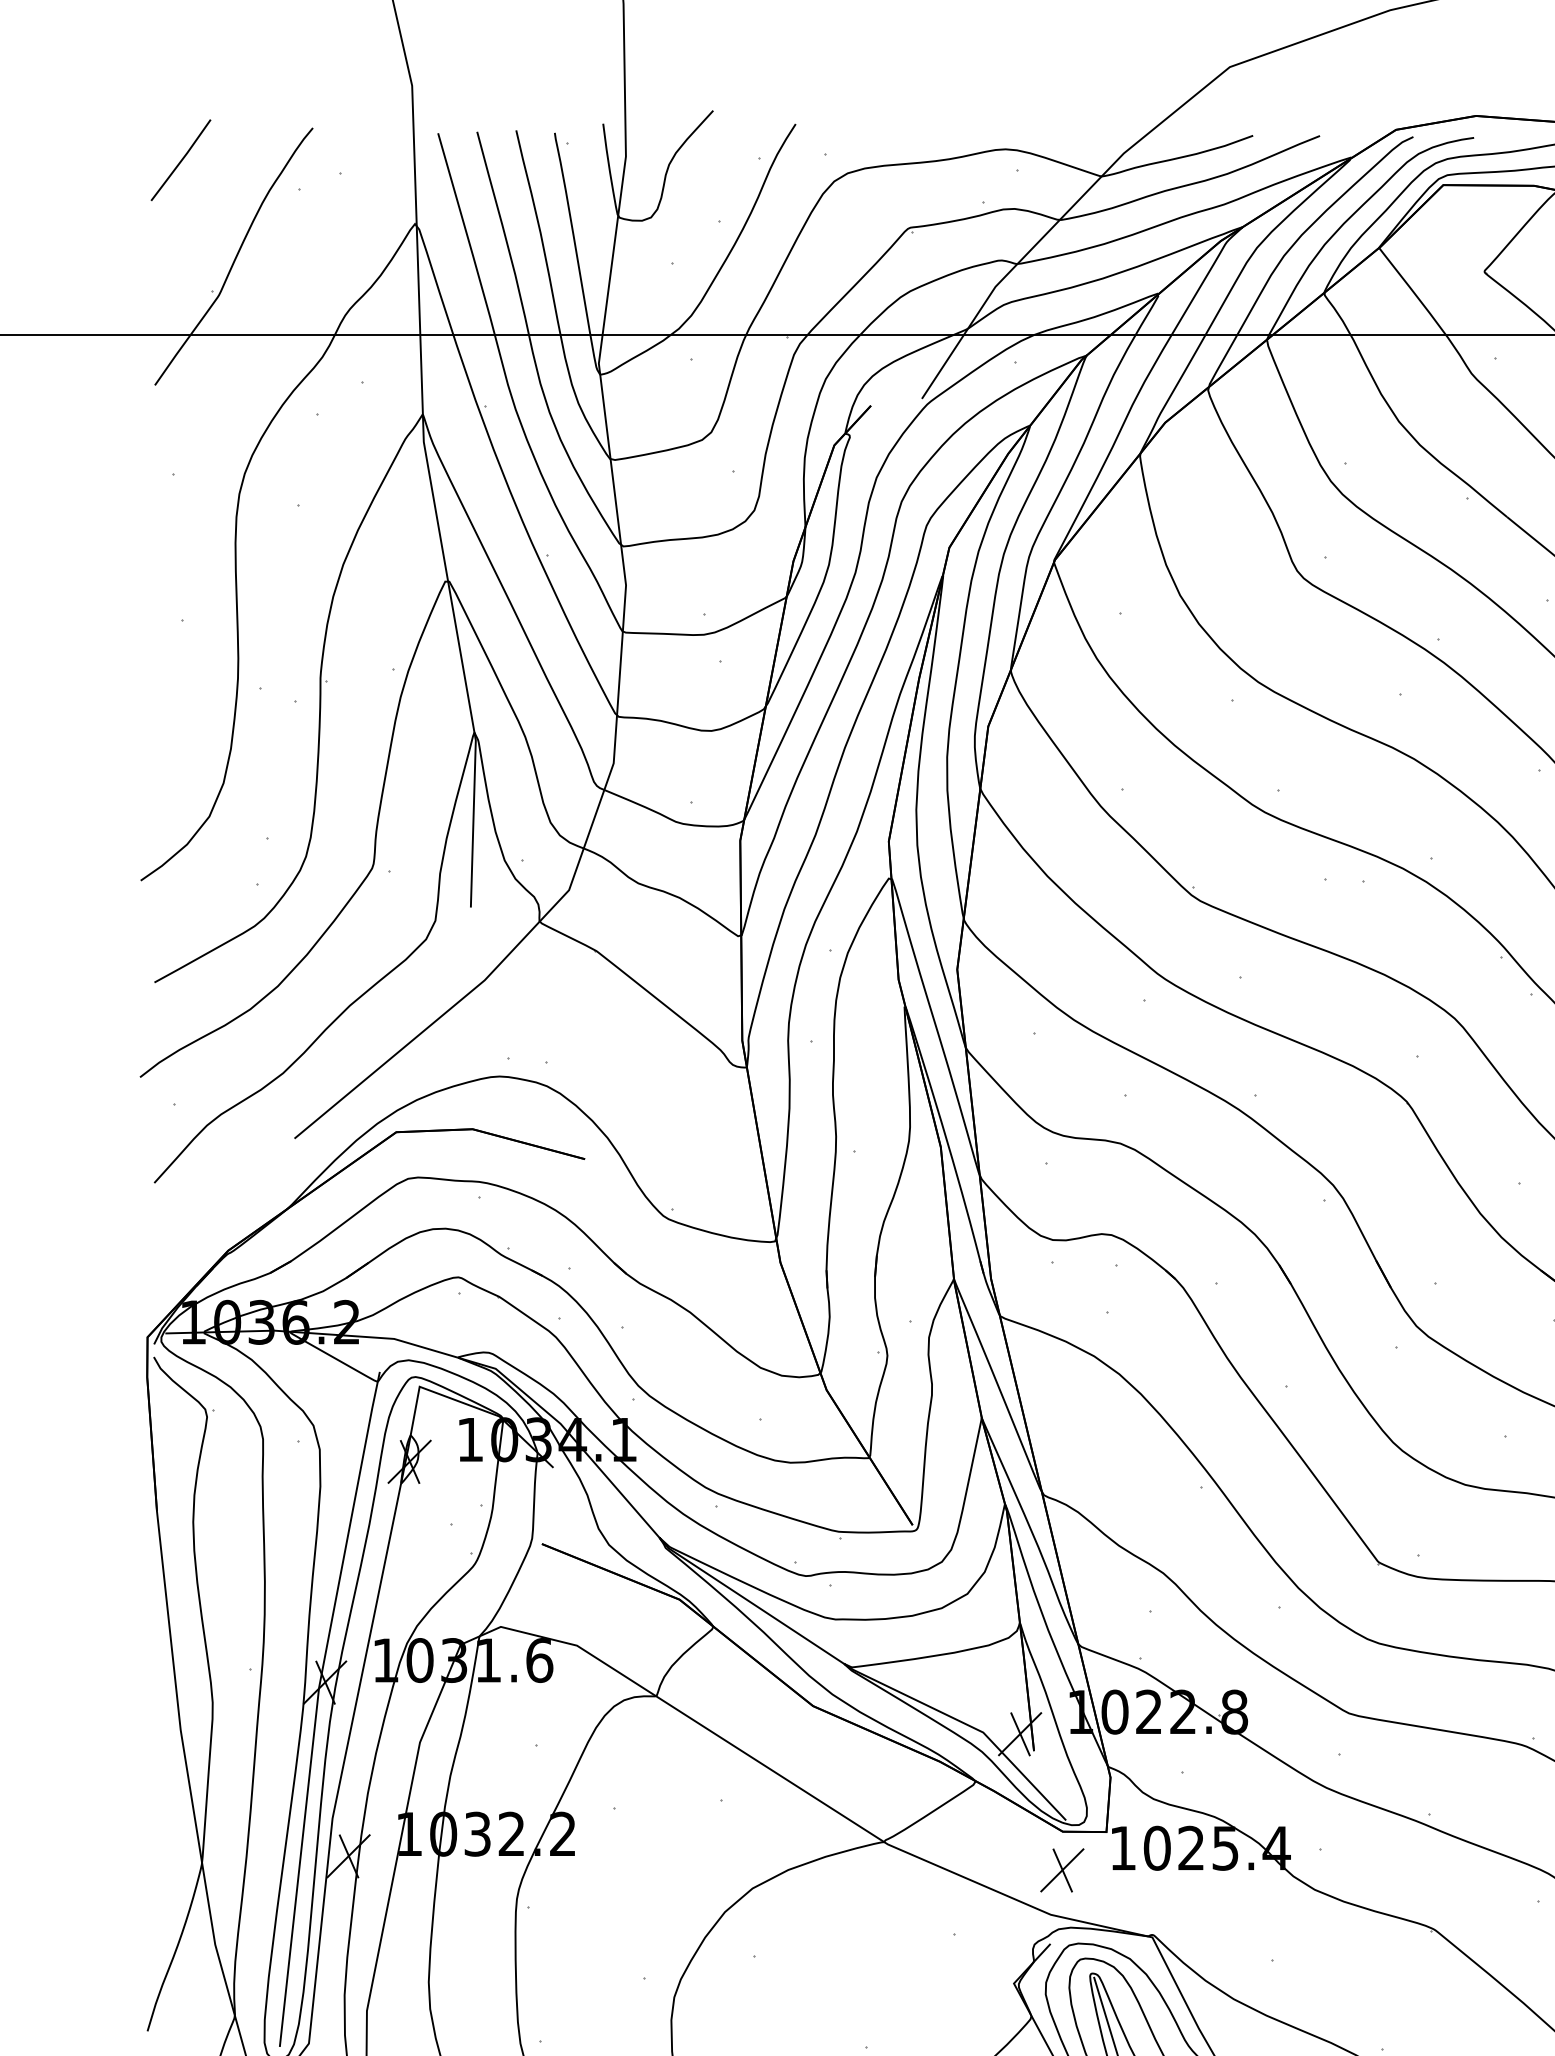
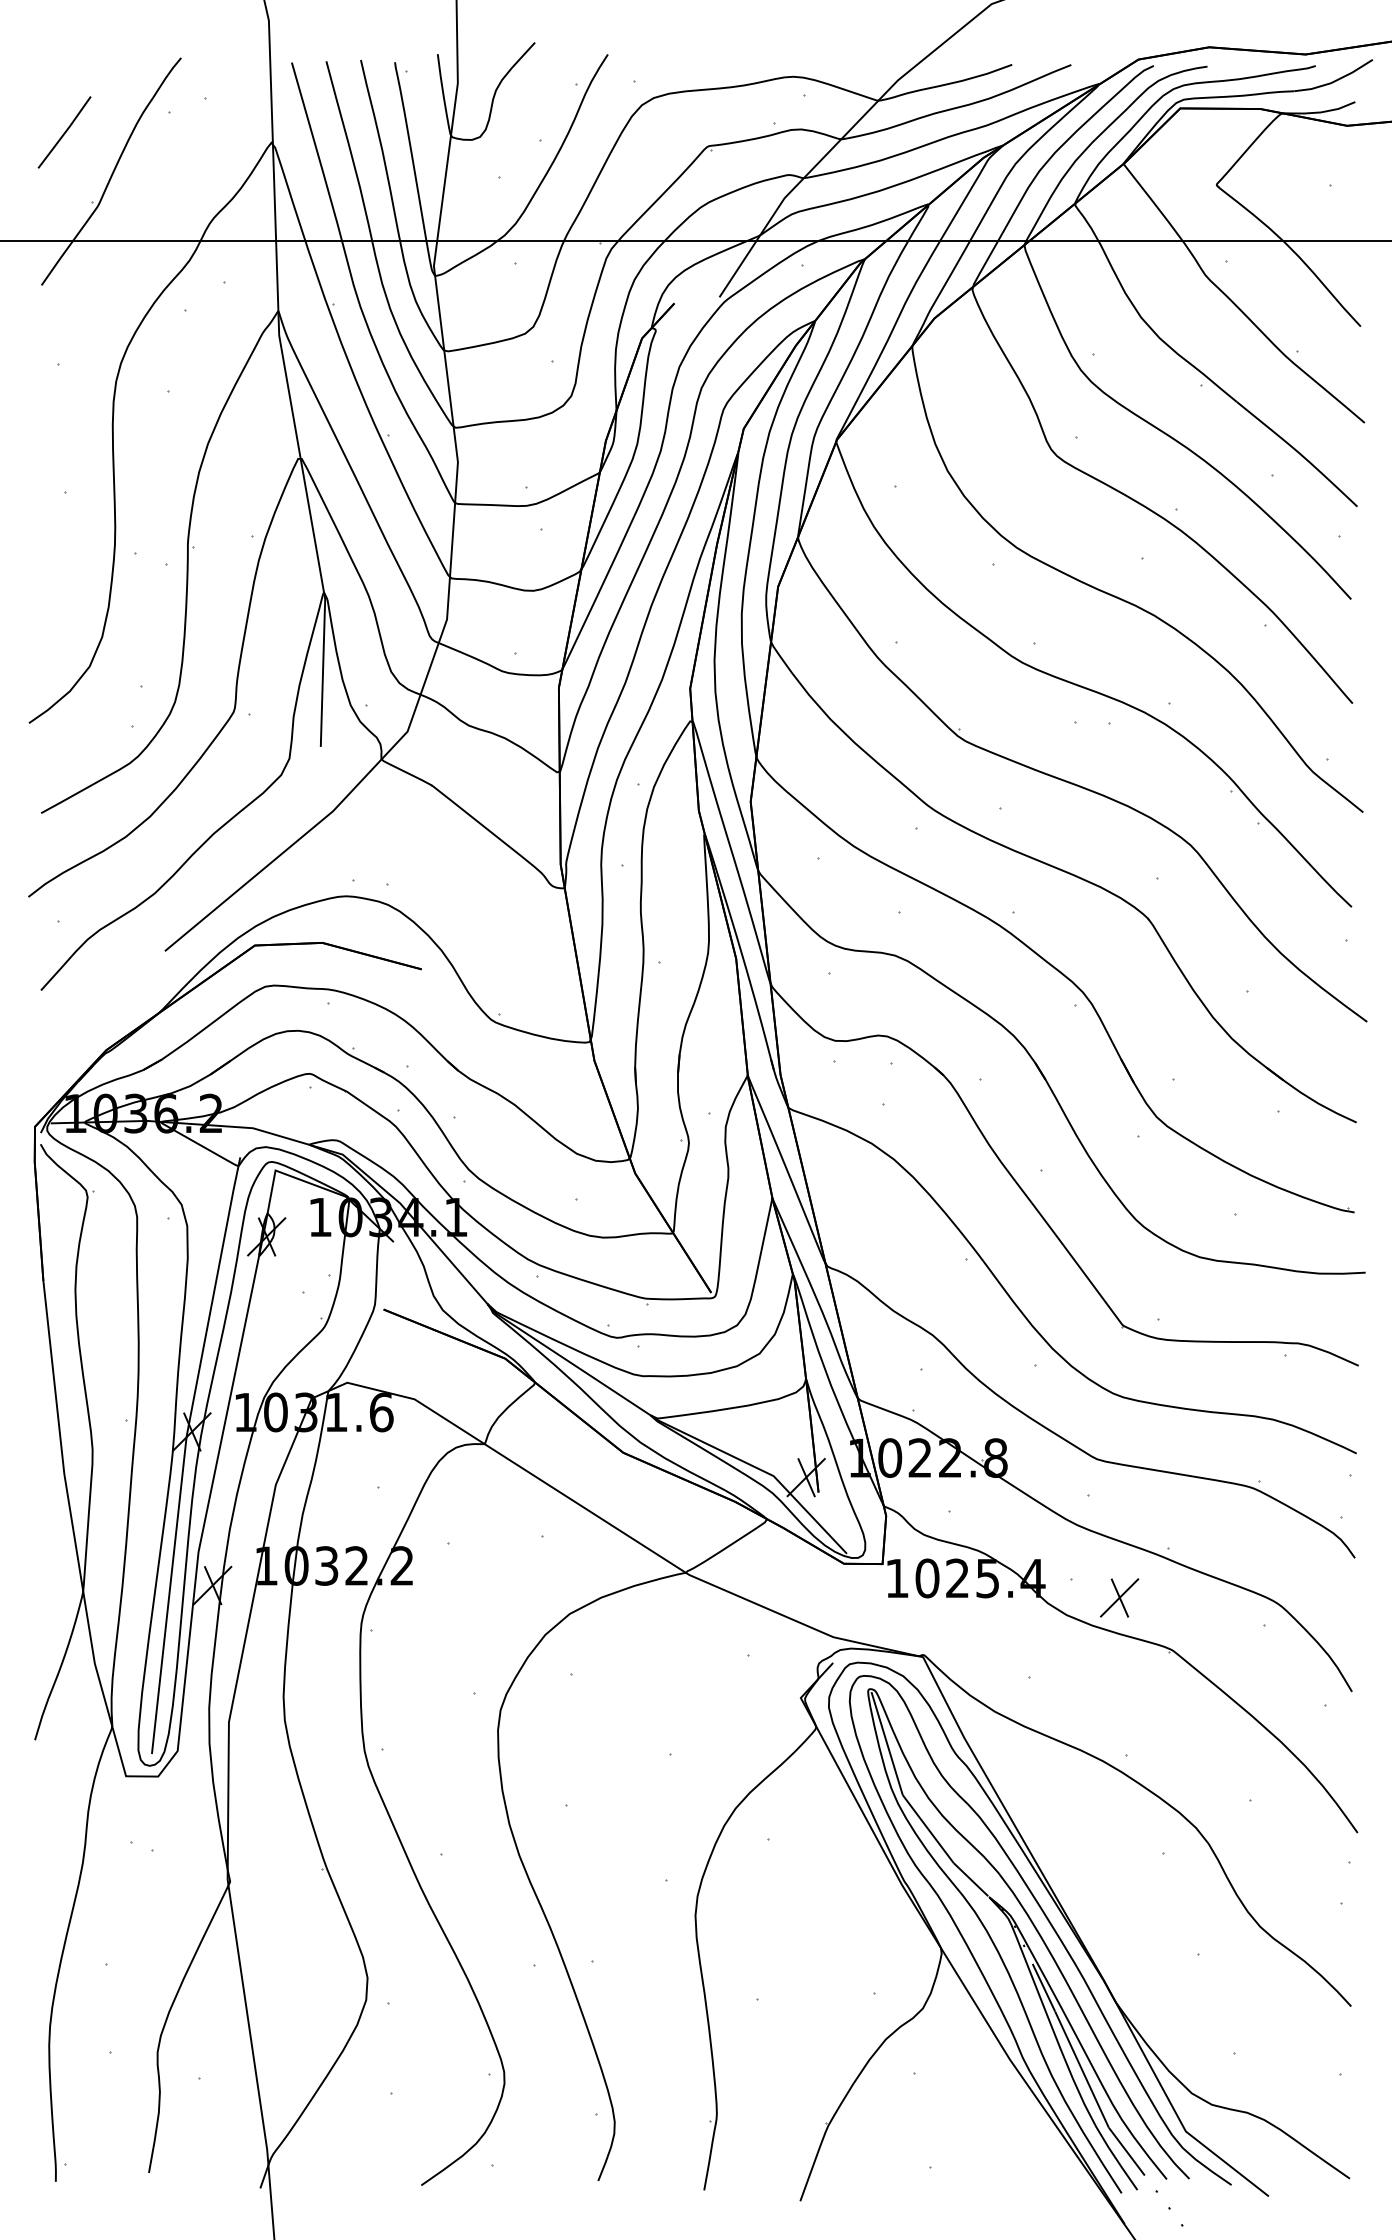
line: (180, 160) -> (64, 132), moved
part: (1062, 1869) -> (1119, 1597), moved

